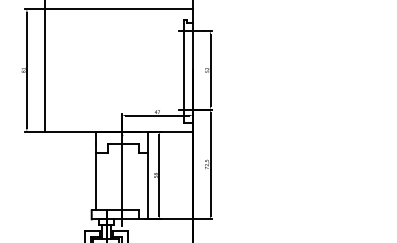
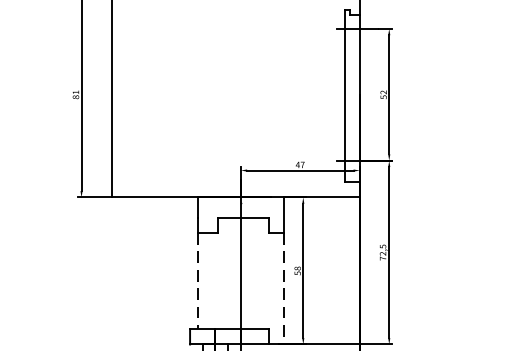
line: (96, 181) -> (198, 281), solid -> dashed
line: (147, 186) -> (283, 289), solid -> dashed

